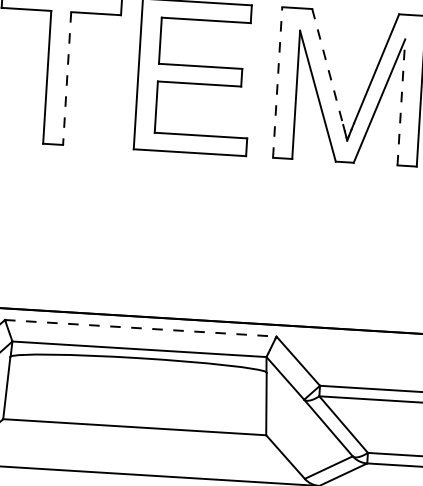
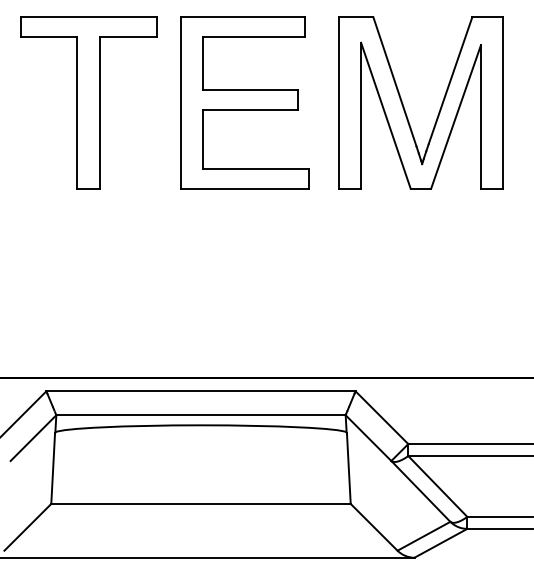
line: (328, 67) -> (395, 82), dashed -> solid
line: (67, 78) -> (100, 113), dashed -> solid
line: (277, 82) -> (339, 102), dashed -> solid
line: (401, 101) -> (480, 116), dashed -> solid
line: (141, 328) -> (201, 391), dashed -> solid

